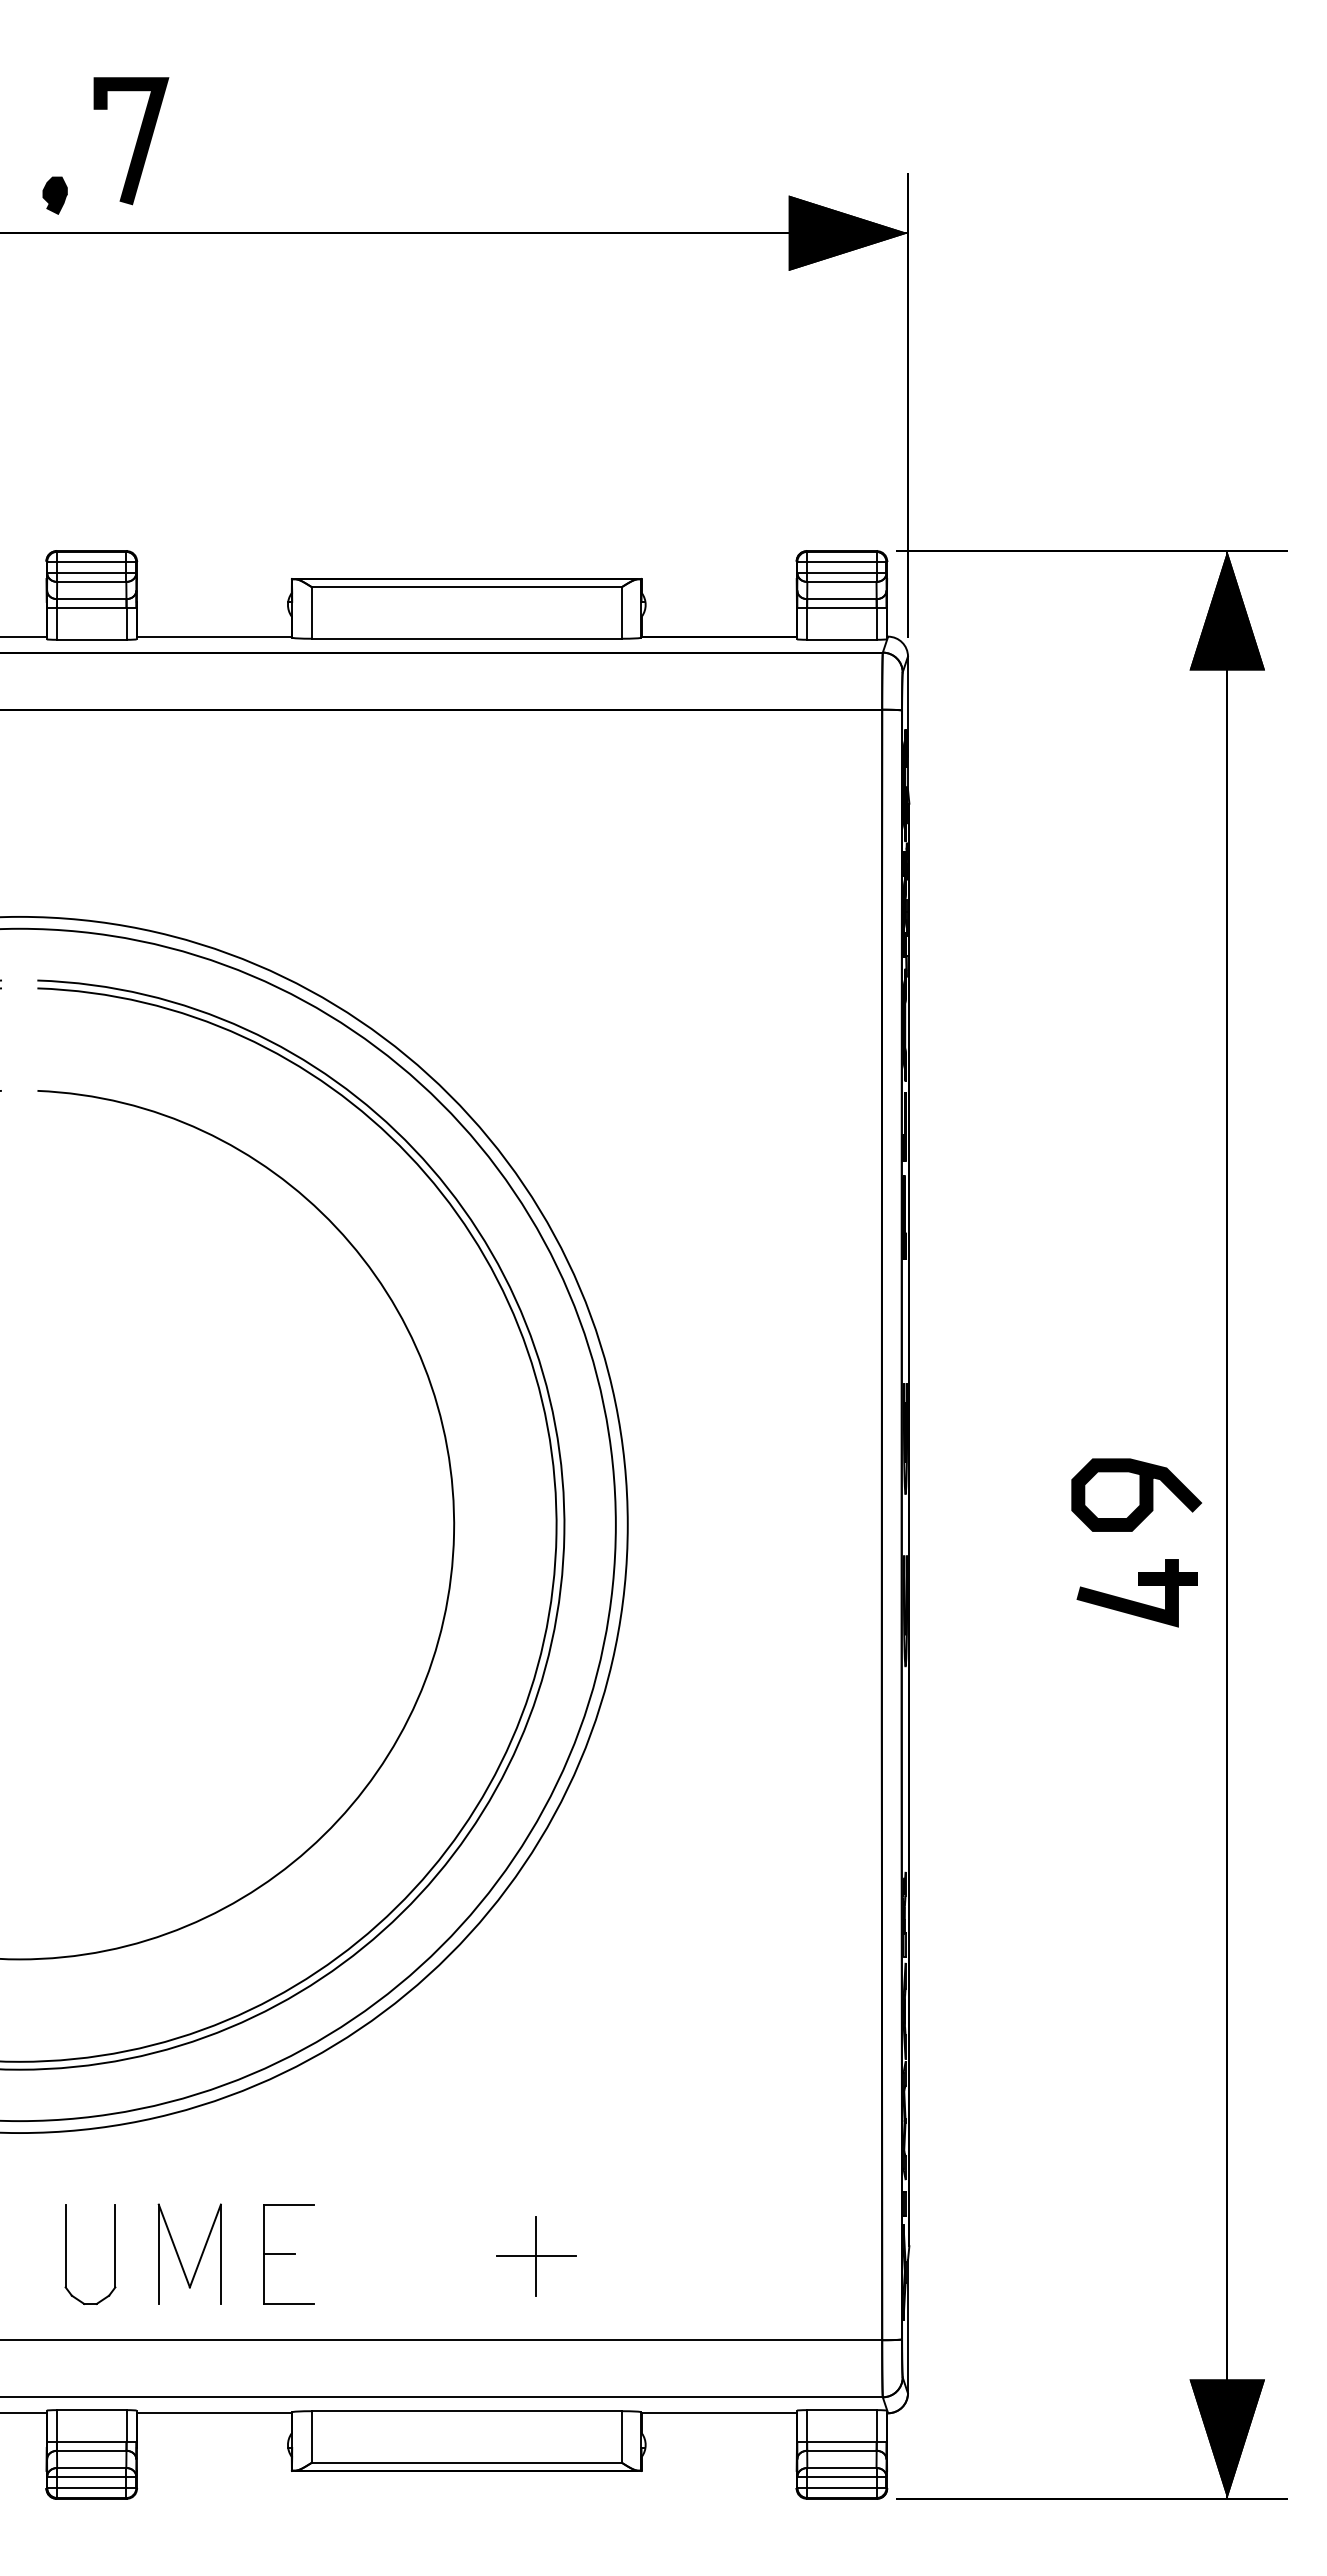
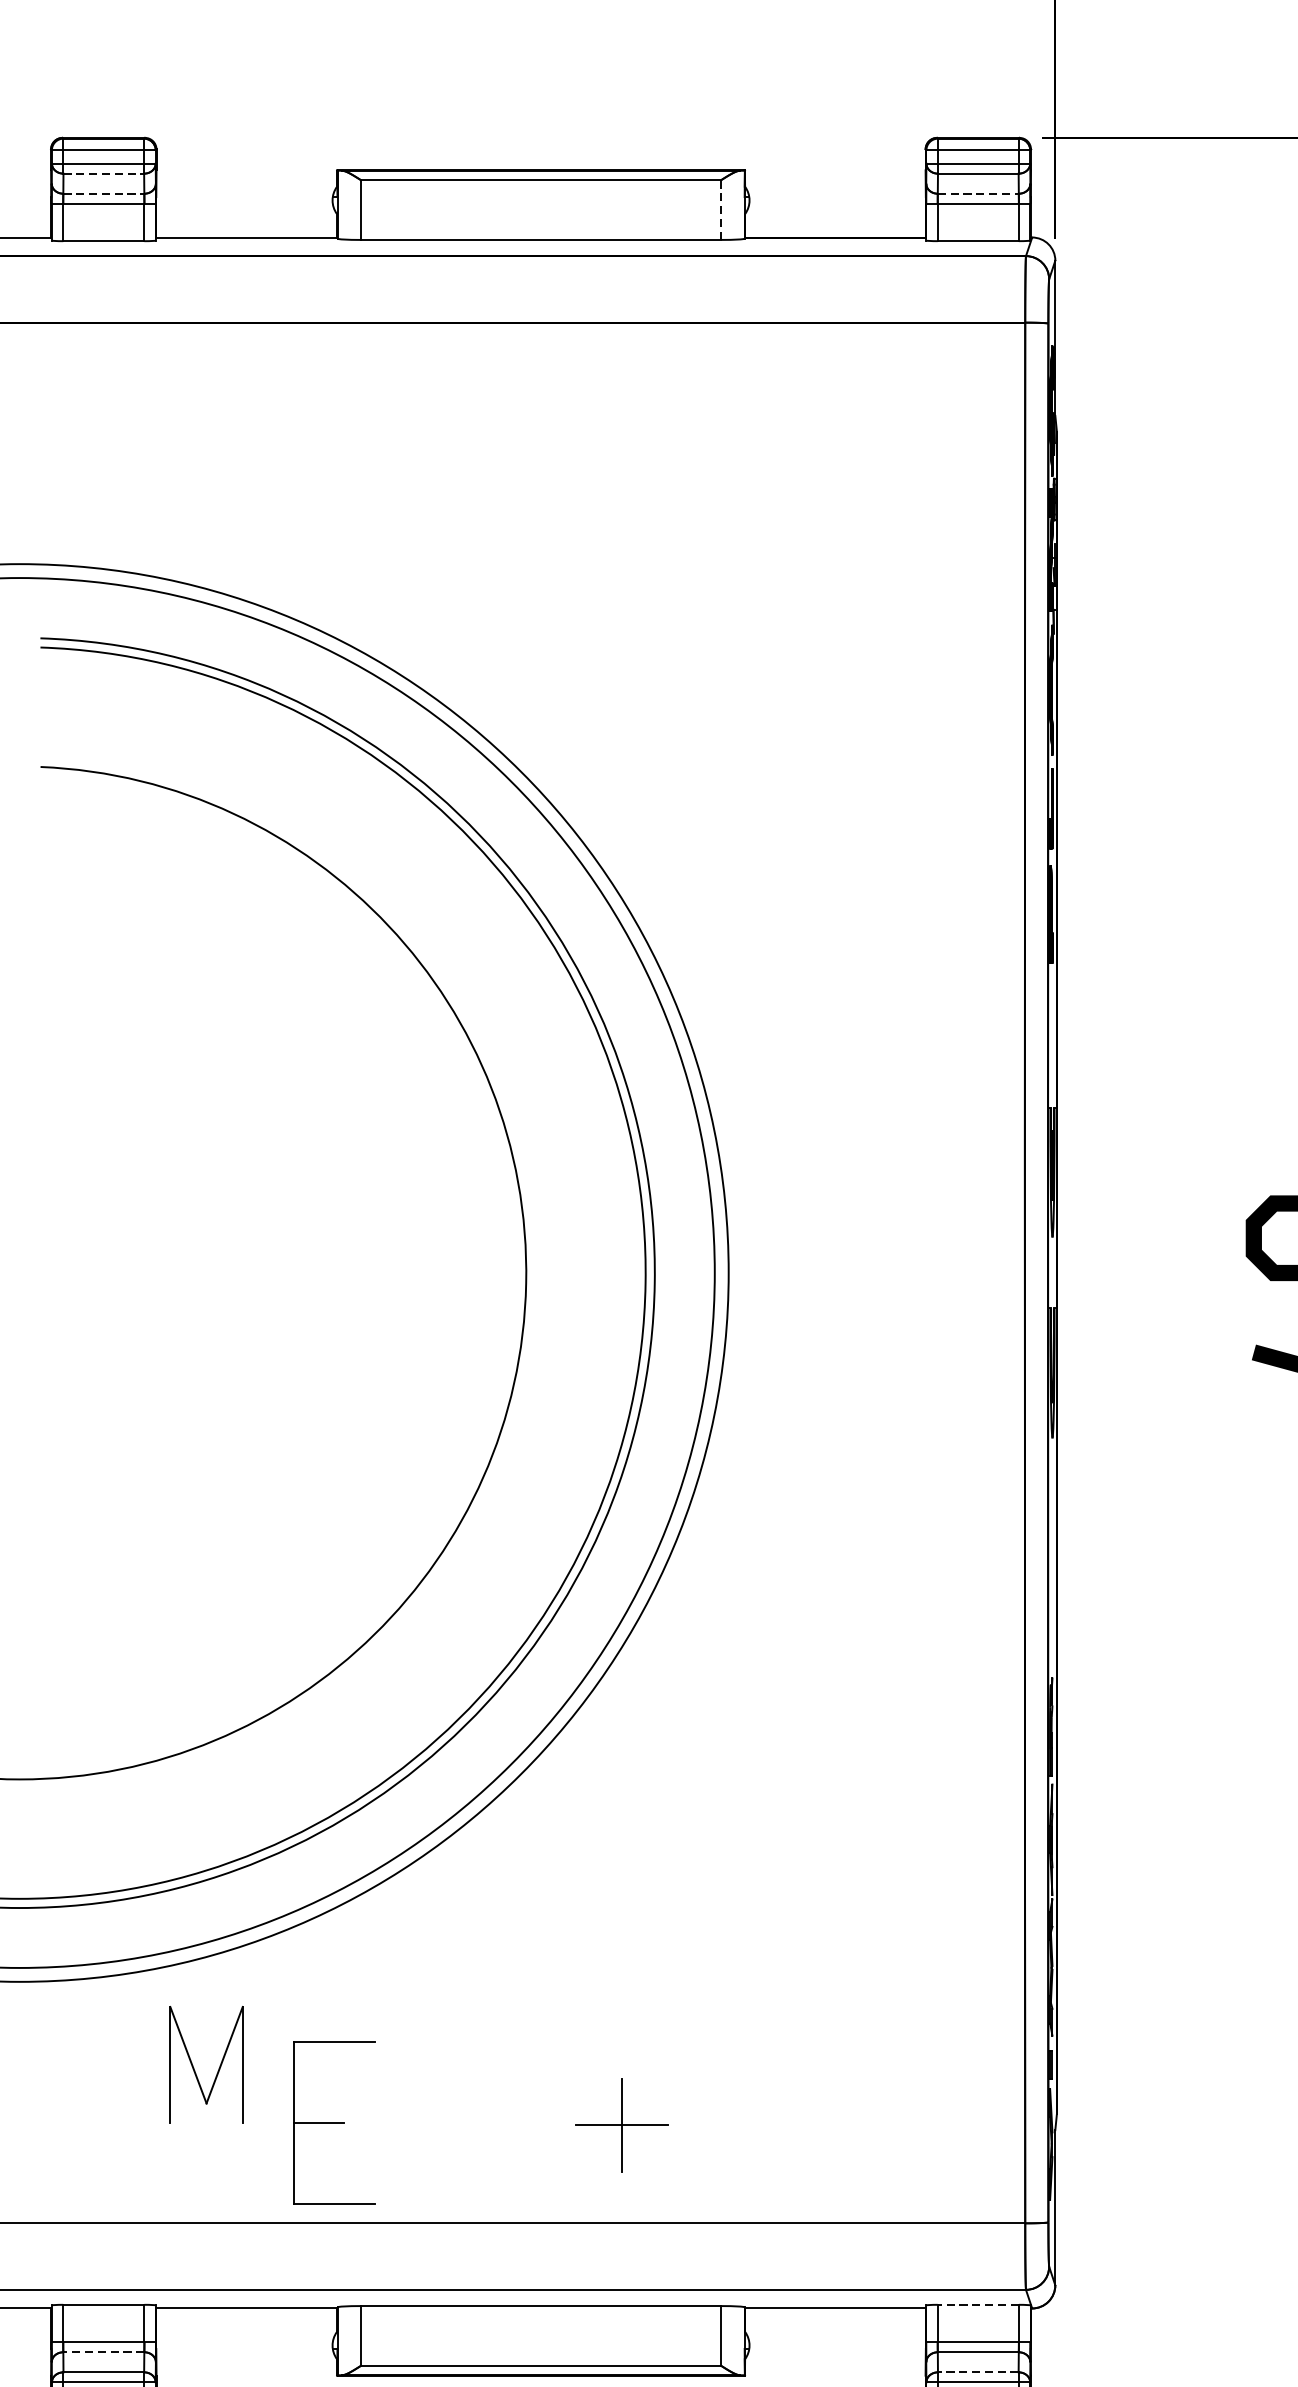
line: (91, 581) -> (103, 173), solid -> dashed
line: (91, 599) -> (103, 194), solid -> dashed
line: (841, 599) -> (977, 194), solid -> dashed
line: (621, 613) -> (721, 210), solid -> dashed
part: (66, 2254) -> (74, 2123), removed
part: (288, 2254) -> (333, 2123), size x1.4
part: (179, 2256) -> (194, 2067), moved
line: (841, 2410) -> (977, 2305), solid -> dashed
line: (91, 2450) -> (103, 2351), solid -> dashed
line: (841, 2468) -> (977, 2372), solid -> dashed

